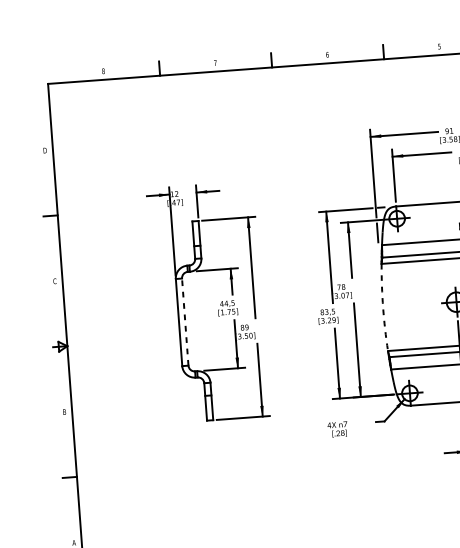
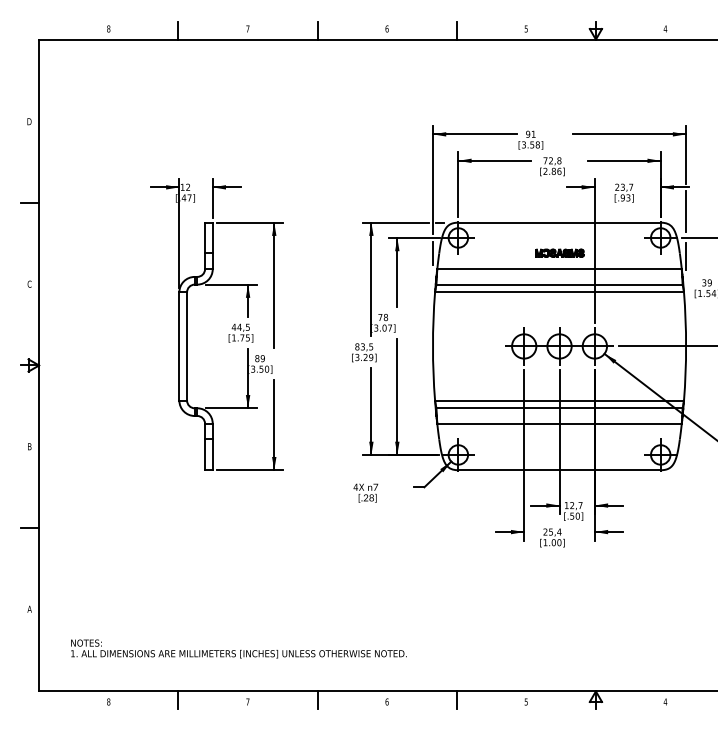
arc: (382, 307) -> (432, 346), dashed -> solid
line: (185, 321) -> (187, 345), dashed -> solid

